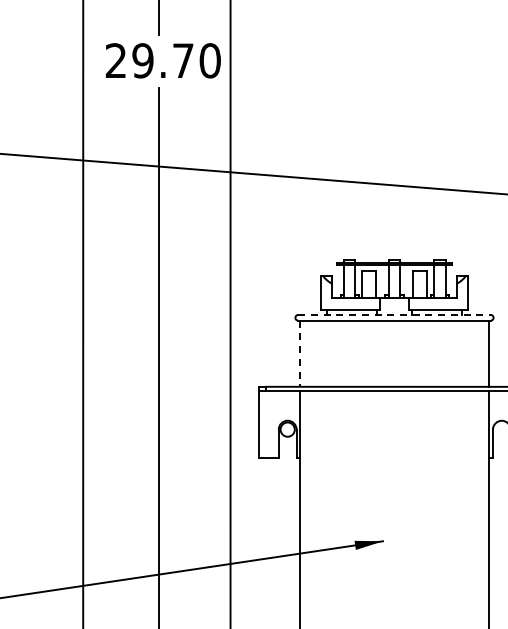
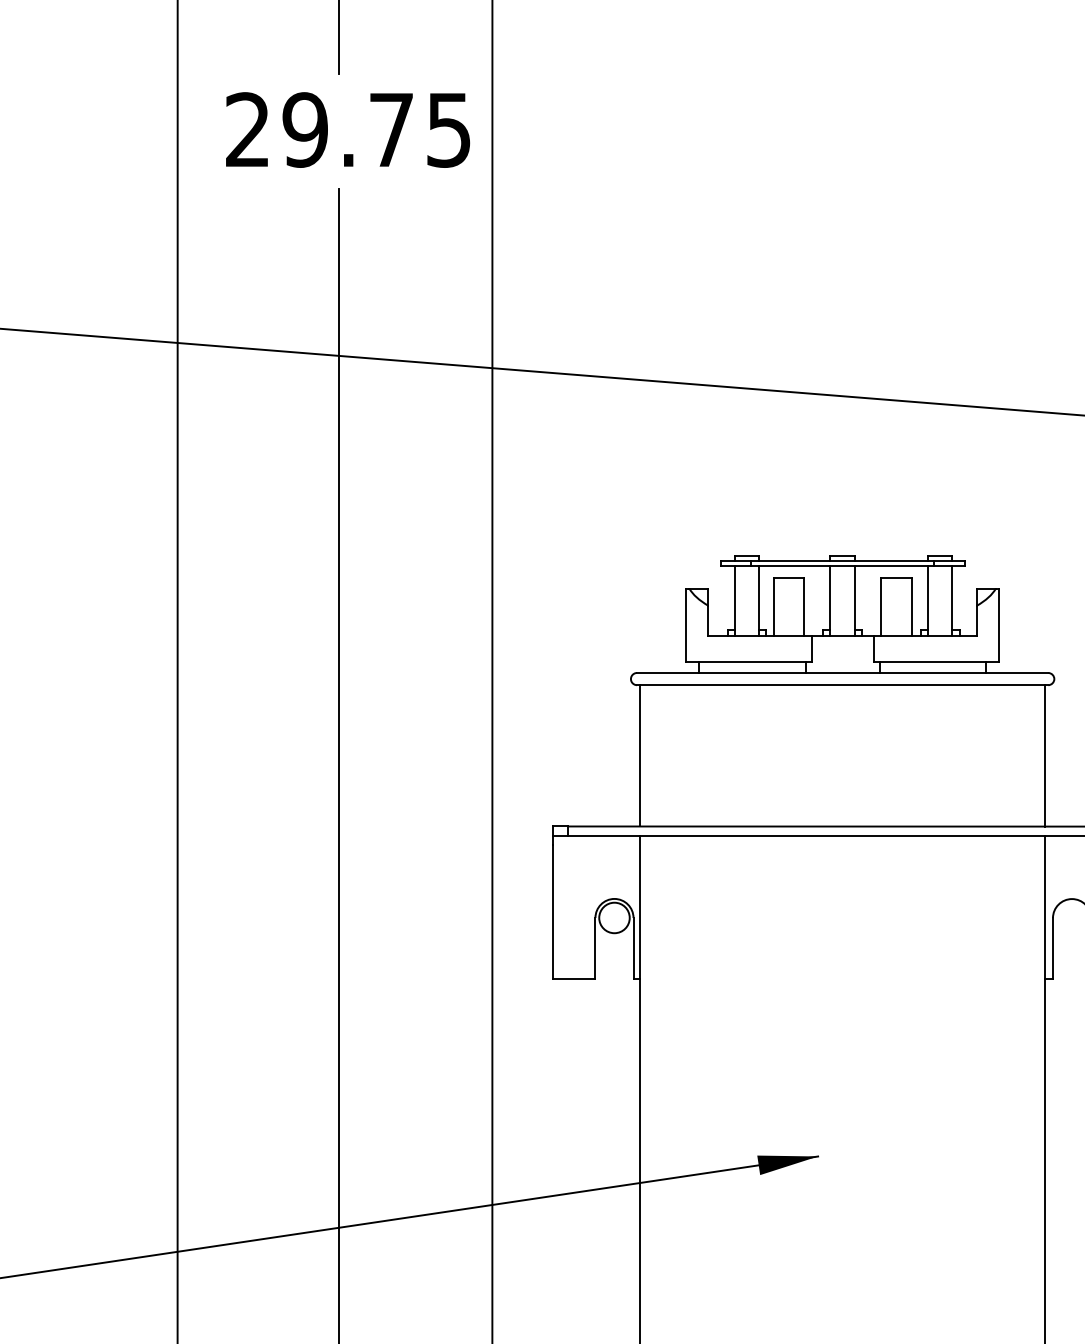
text: (209, 60) -> (447, 129), 29.70 -> 29.75
line: (394, 314) -> (842, 672), dashed -> solid
line: (299, 354) -> (639, 757), dashed -> solid

